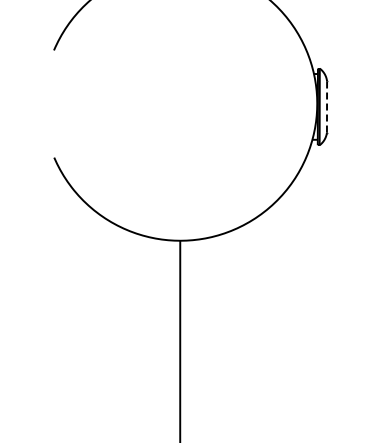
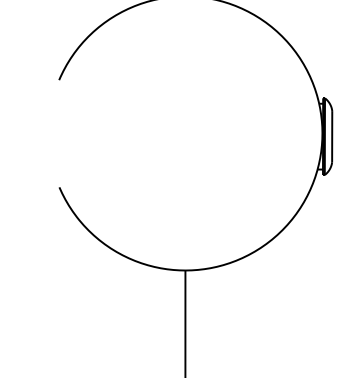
line: (327, 106) -> (332, 136), dashed -> solid

